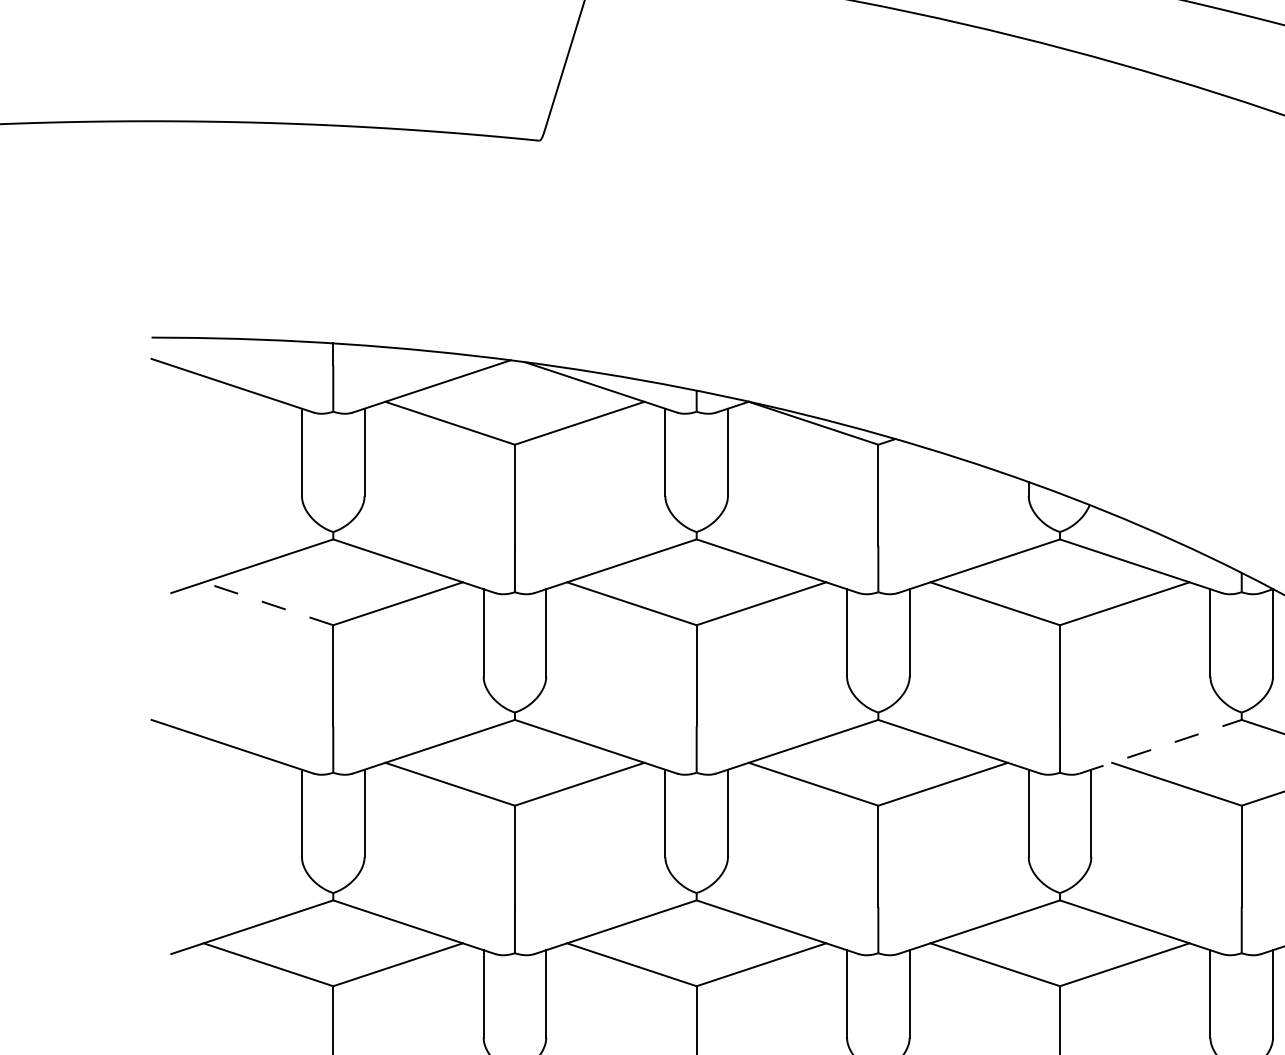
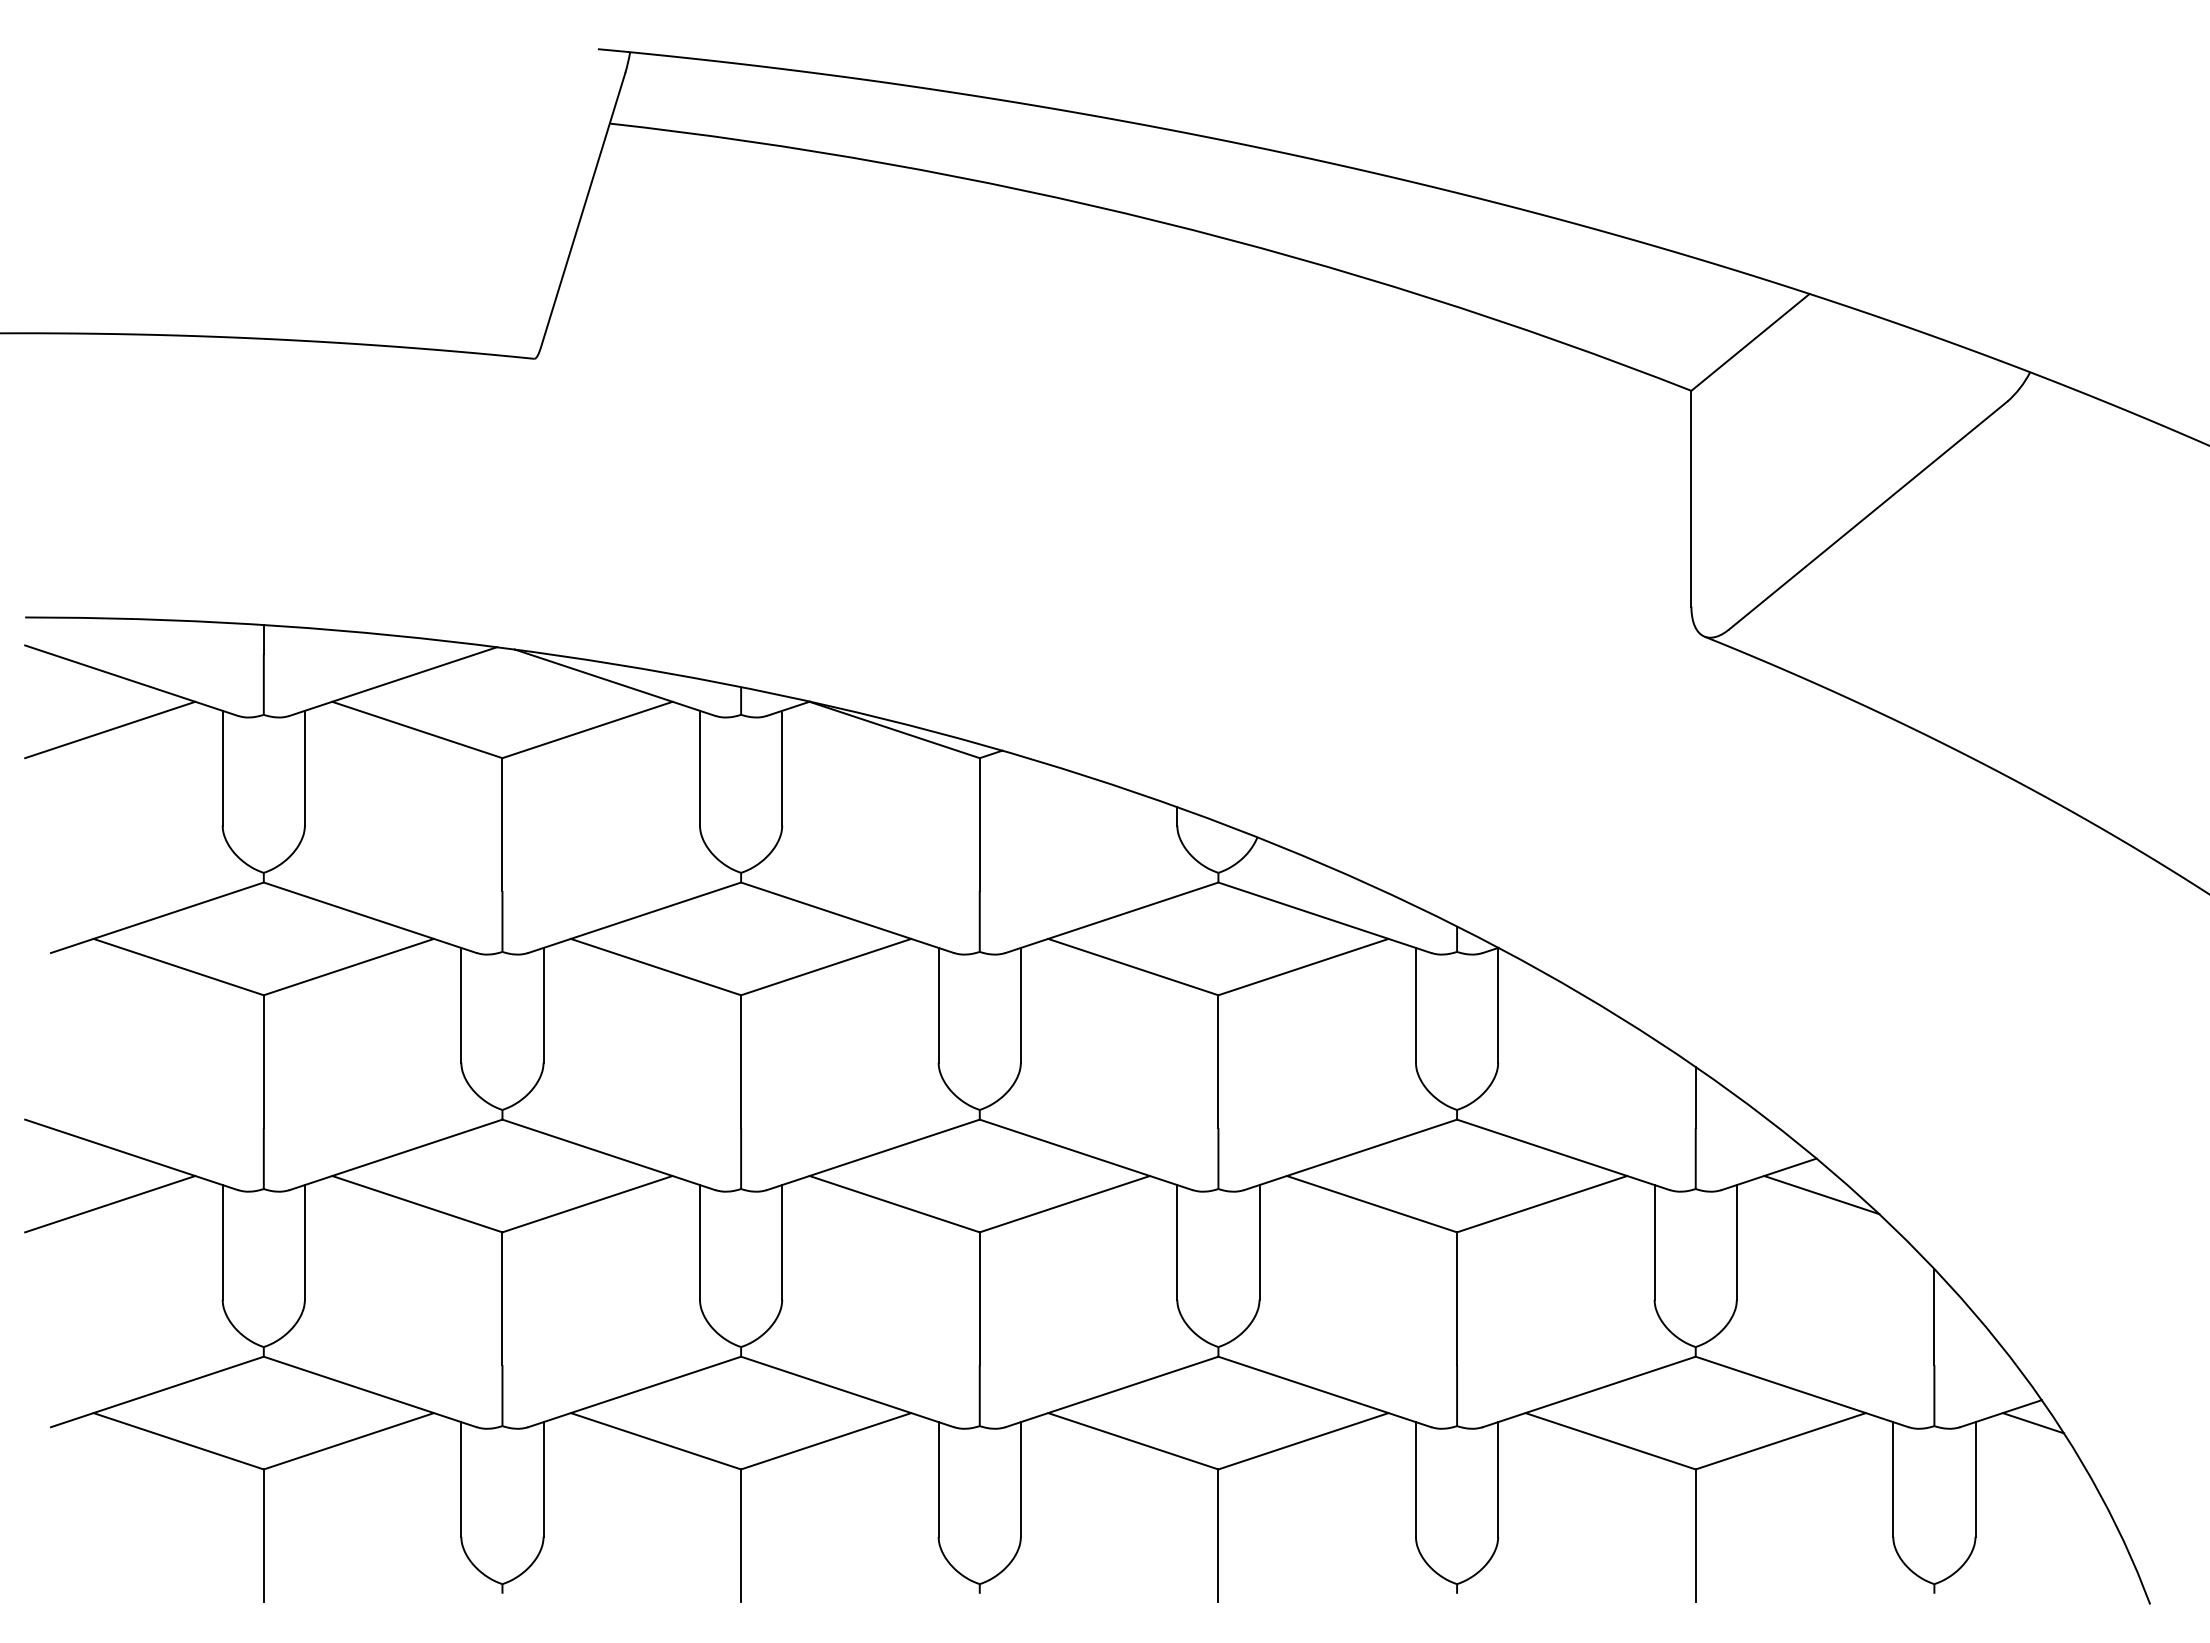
line: (216, 422) -> (110, 729), added
line: (268, 604) -> (178, 967), dashed -> solid
line: (1161, 746) -> (1351, 1154), dashed -> solid
line: (216, 784) -> (110, 1204), added

